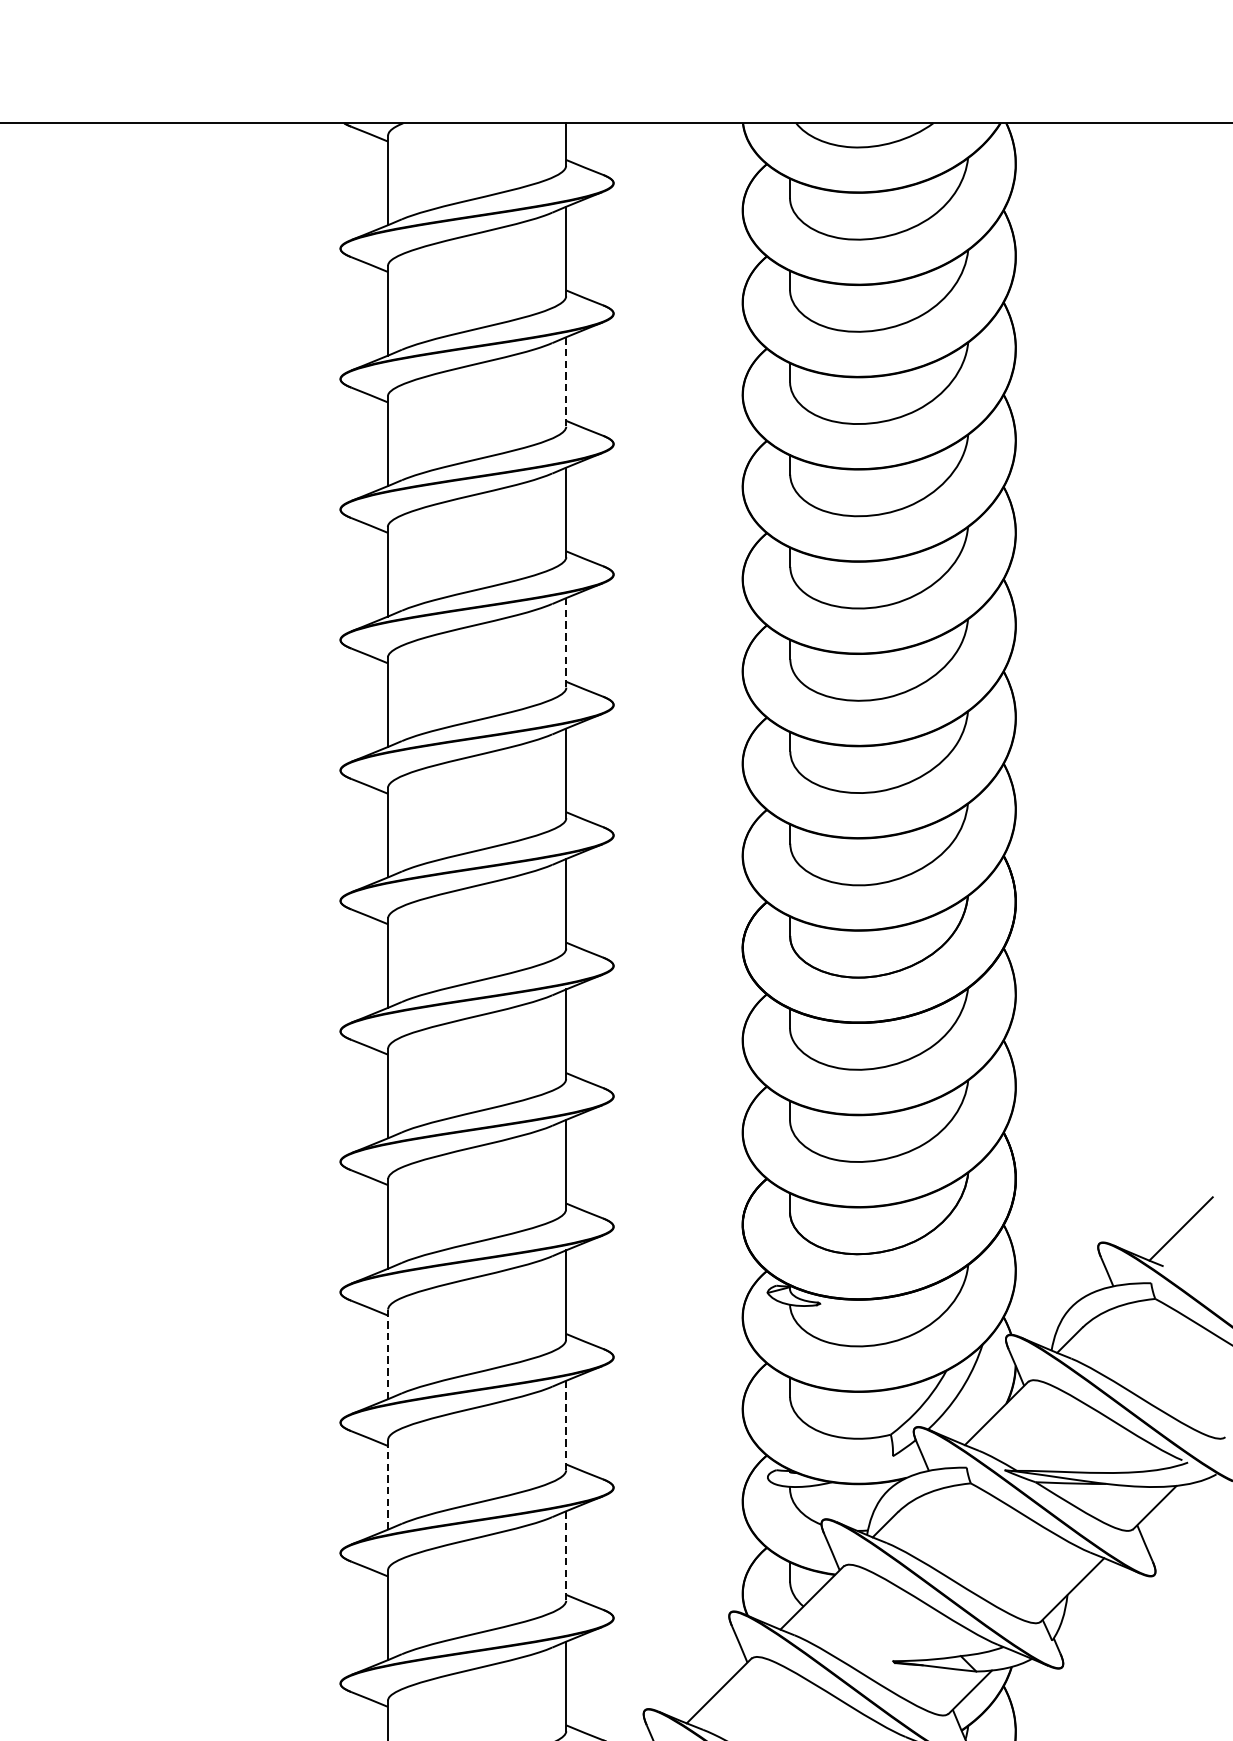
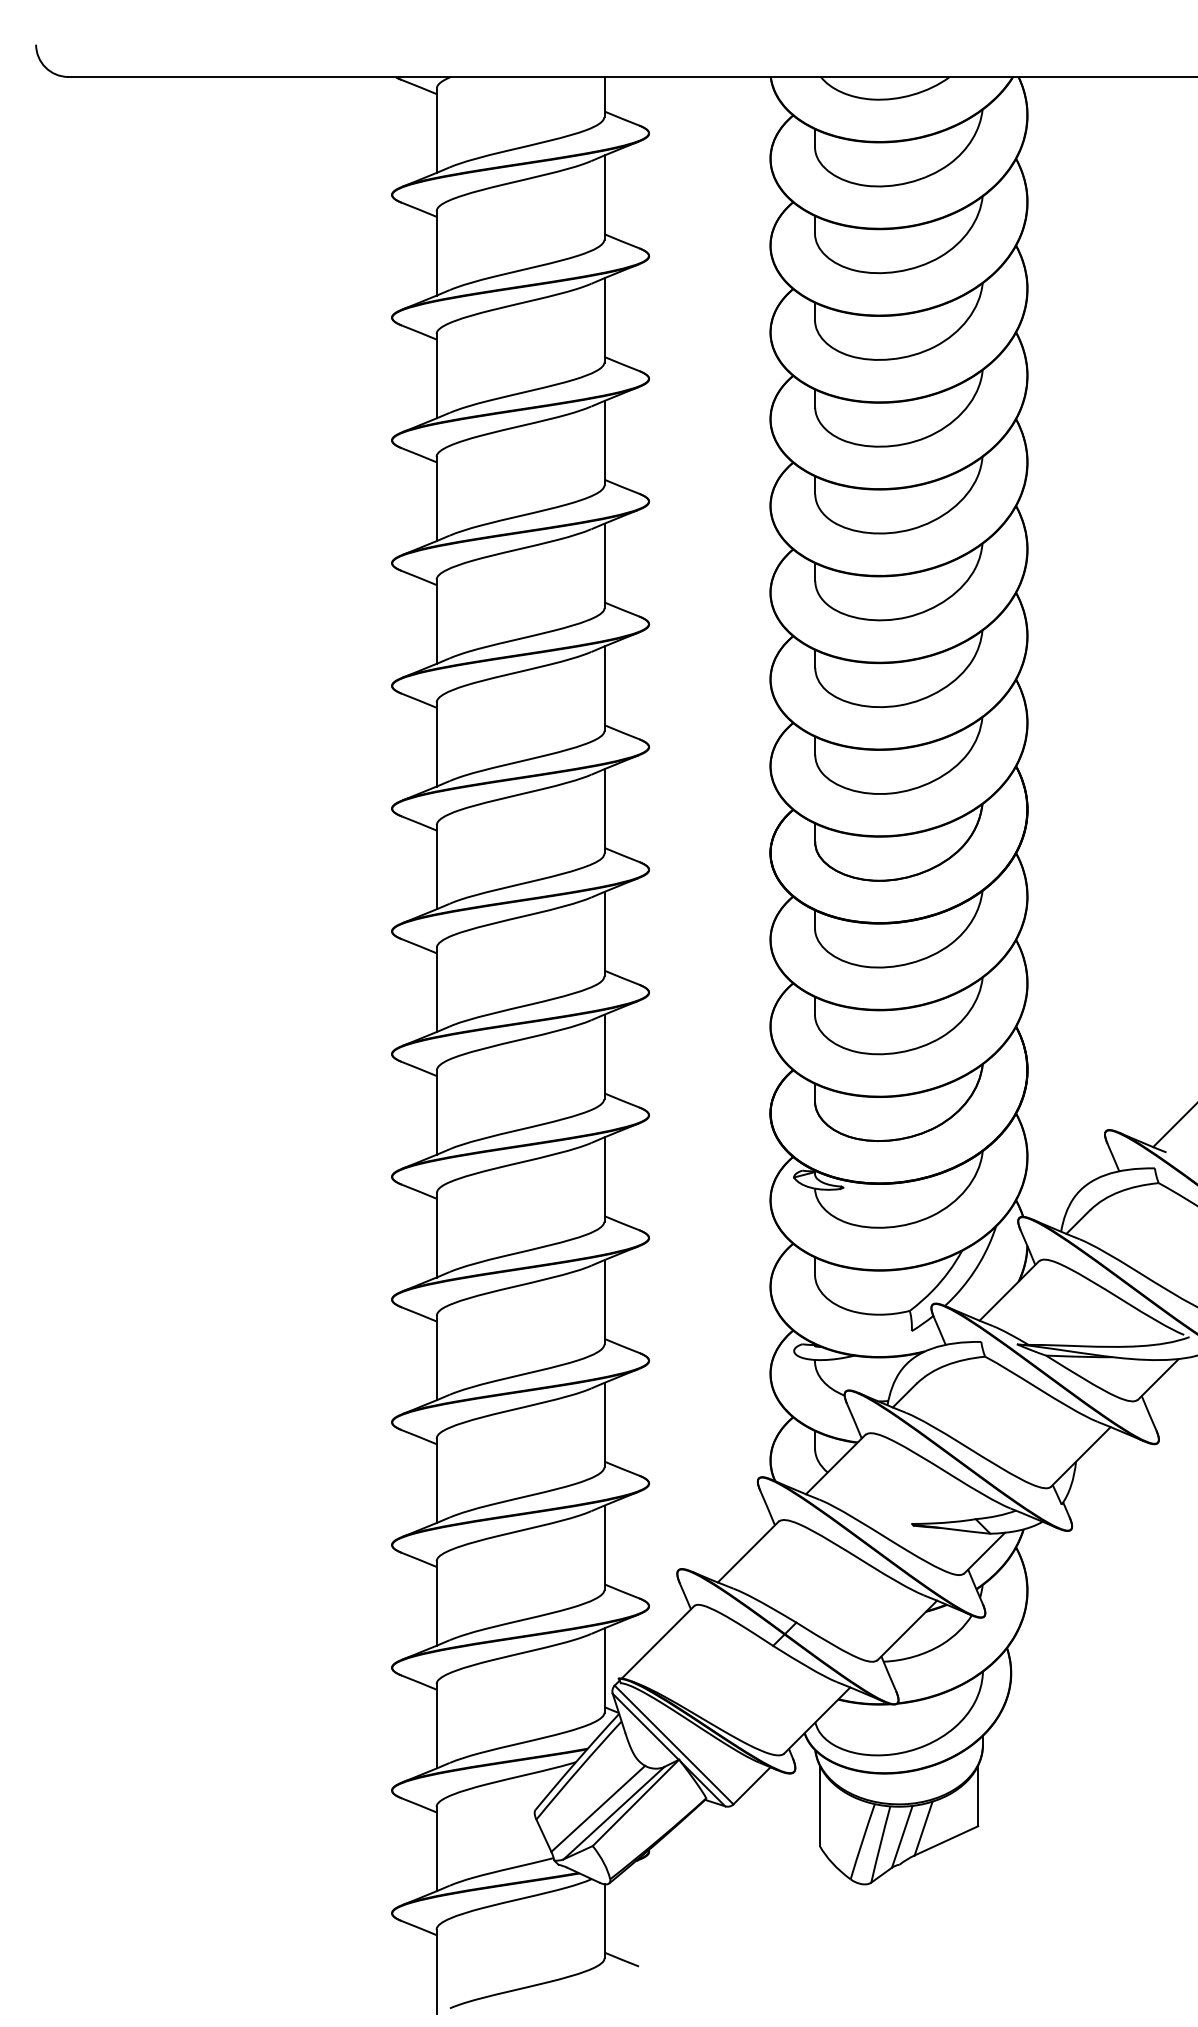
line: (566, 382) -> (604, 320), dashed -> solid
line: (566, 643) -> (604, 566), dashed -> solid
line: (387, 1354) -> (436, 1235), dashed -> solid
line: (566, 1425) -> (604, 1302), dashed -> solid
line: (387, 1485) -> (436, 1358), dashed -> solid
line: (566, 1556) -> (604, 1425), dashed -> solid

